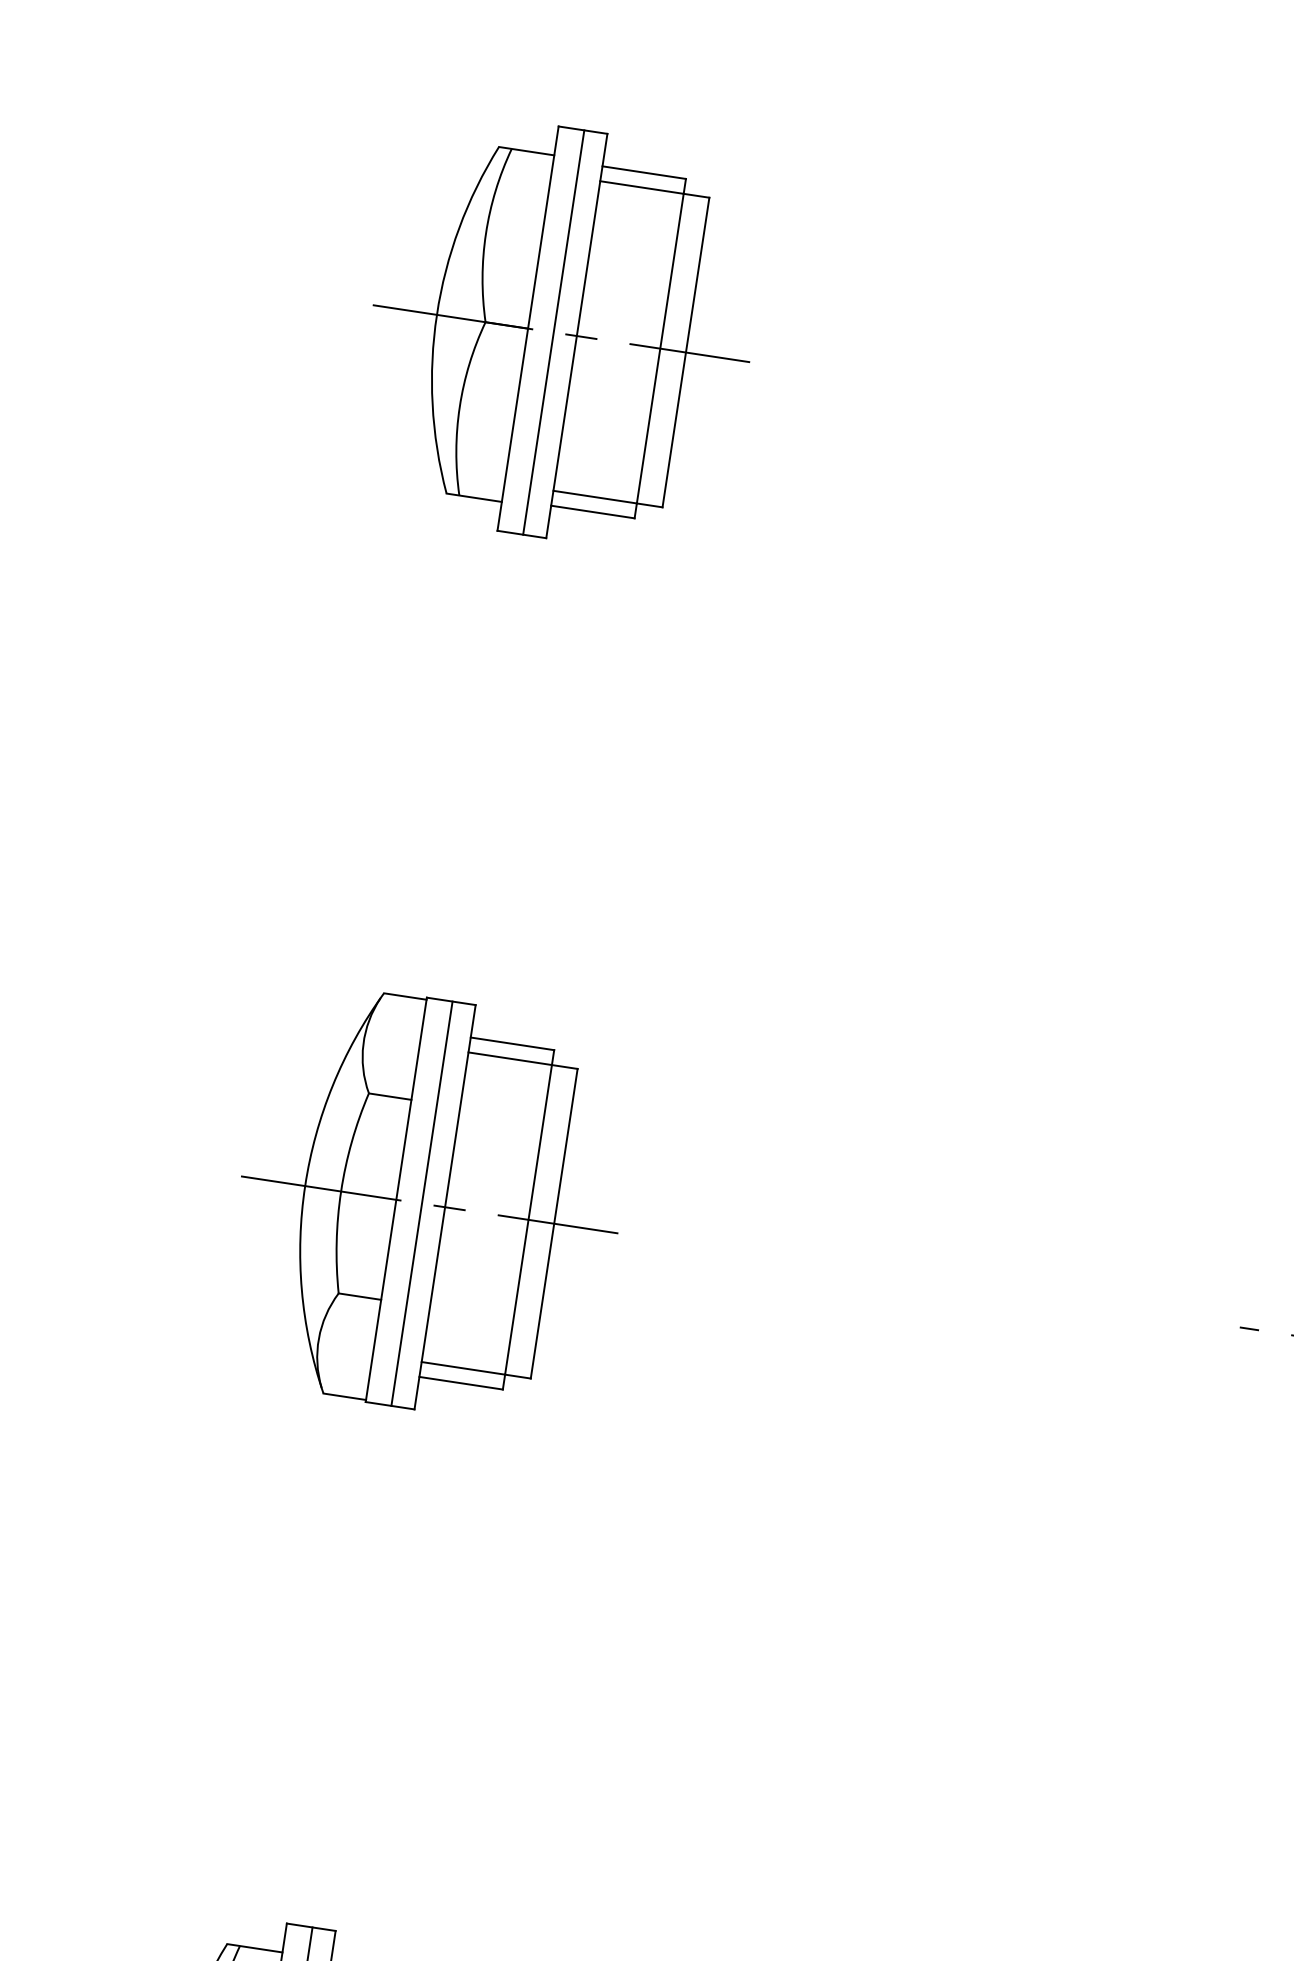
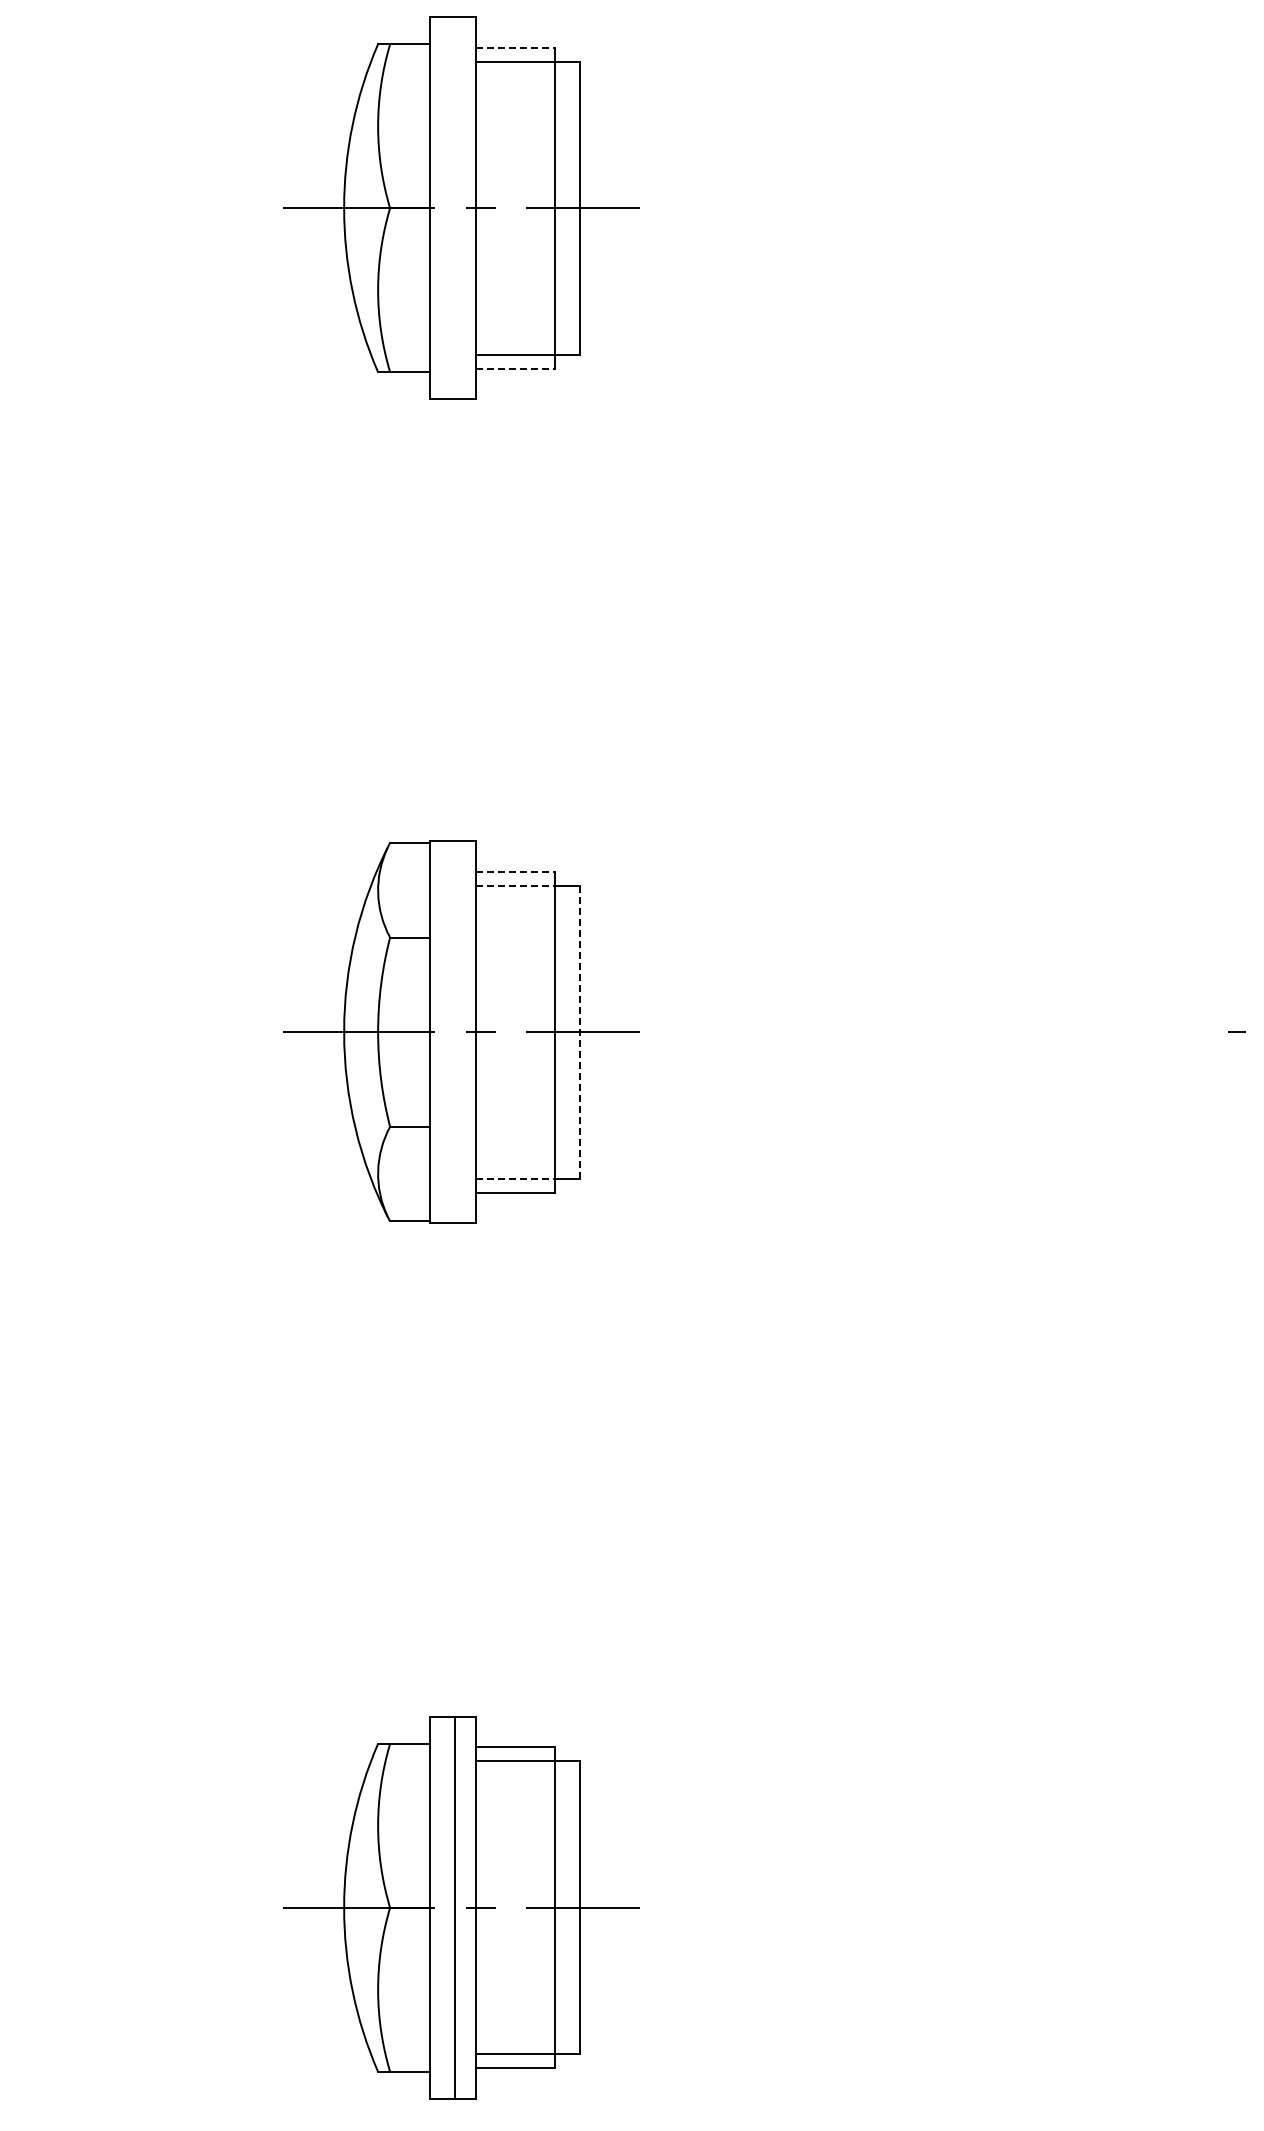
line: (644, 172) -> (516, 47), solid -> dashed
line: (553, 332) -> (454, 208), removed
line: (593, 511) -> (516, 368), solid -> dashed
line: (513, 1043) -> (516, 871), solid -> dashed
line: (510, 1058) -> (516, 885), solid -> dashed
line: (421, 1202) -> (454, 1031), removed
line: (554, 1222) -> (579, 1031), solid -> dashed
line: (464, 1368) -> (516, 1178), solid -> dashed

